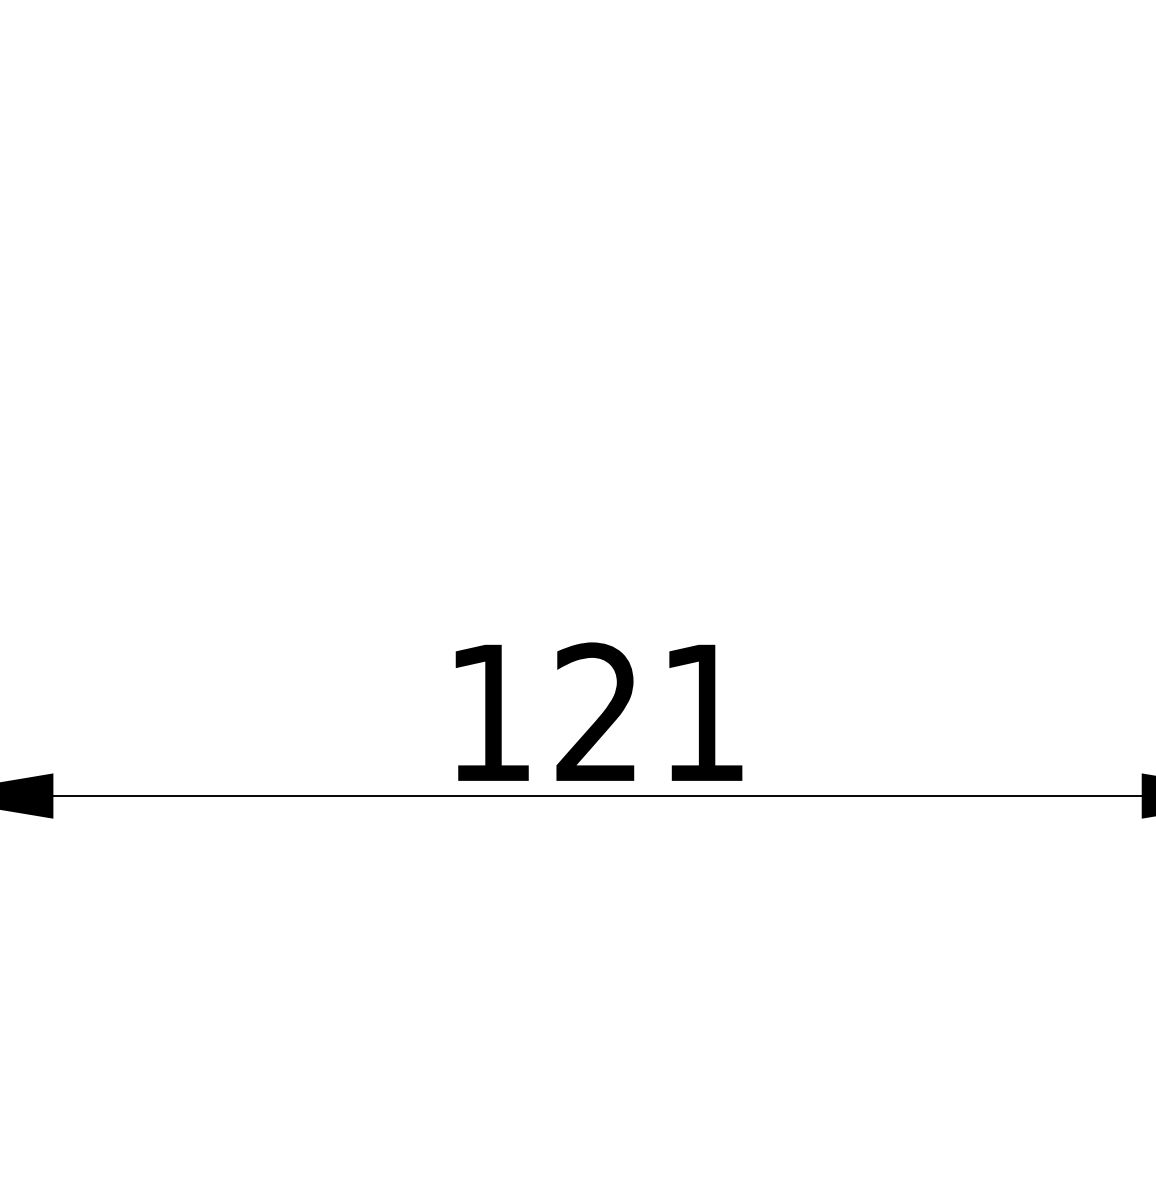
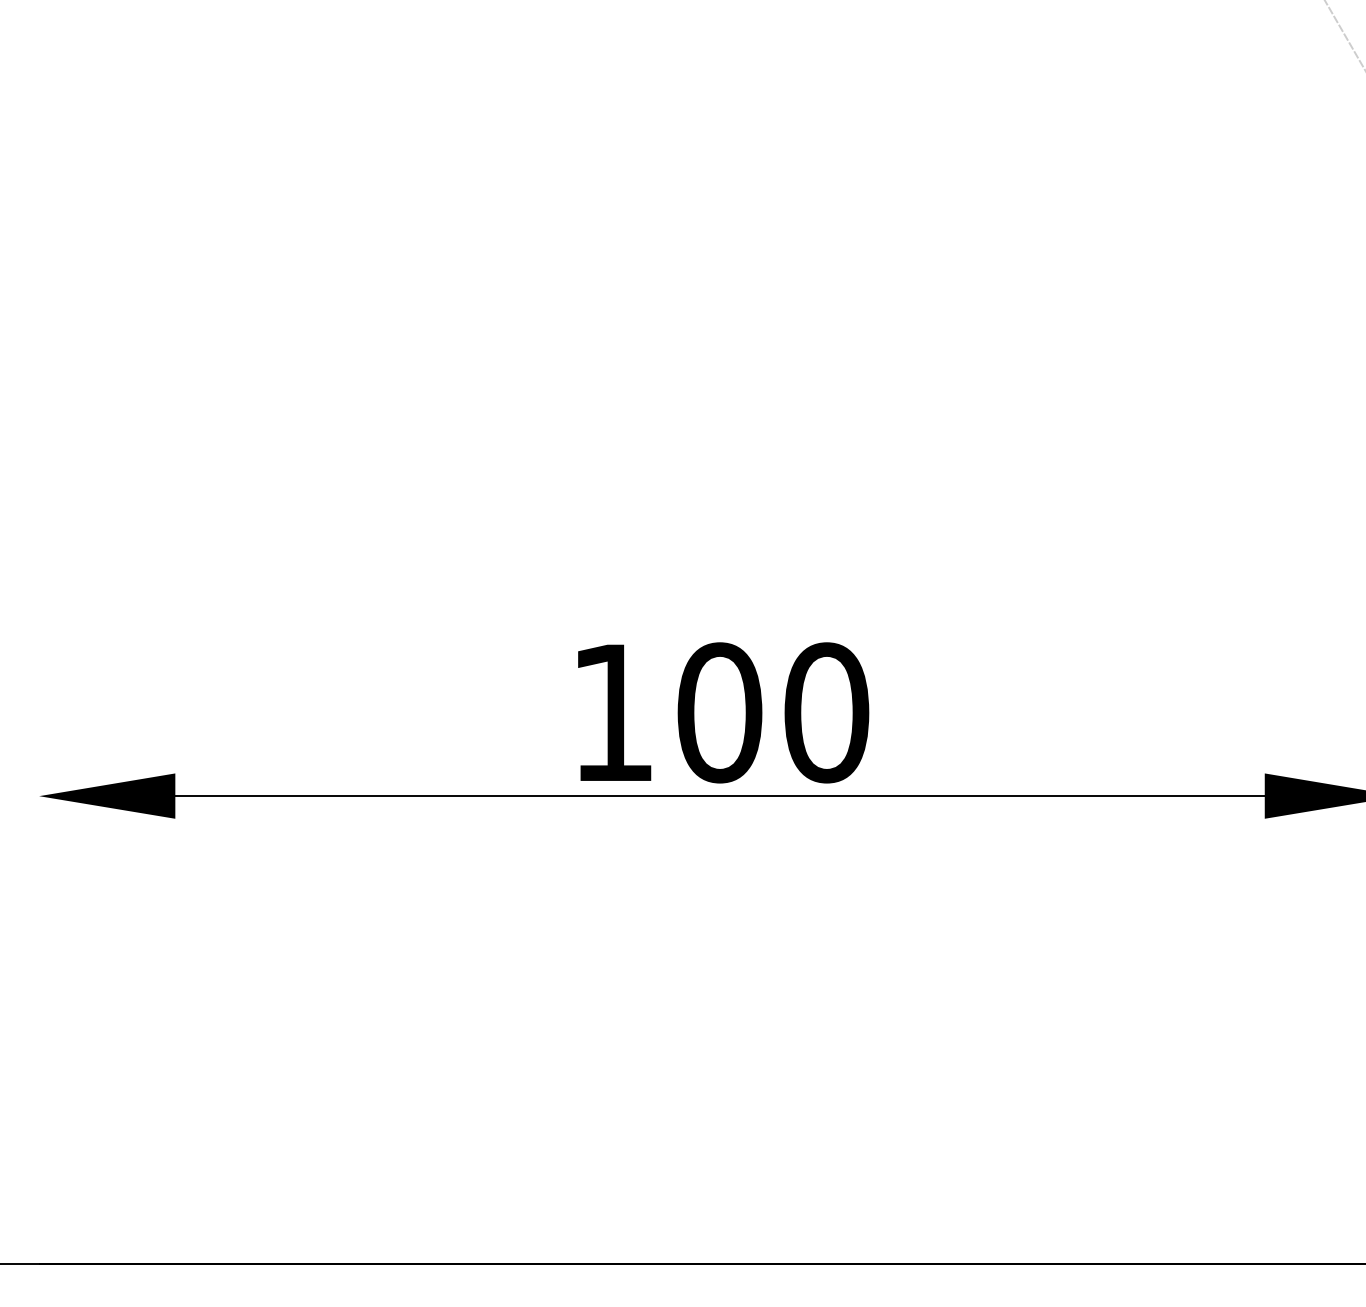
text: (650, 712) -> (773, 712), 121 -> 100

